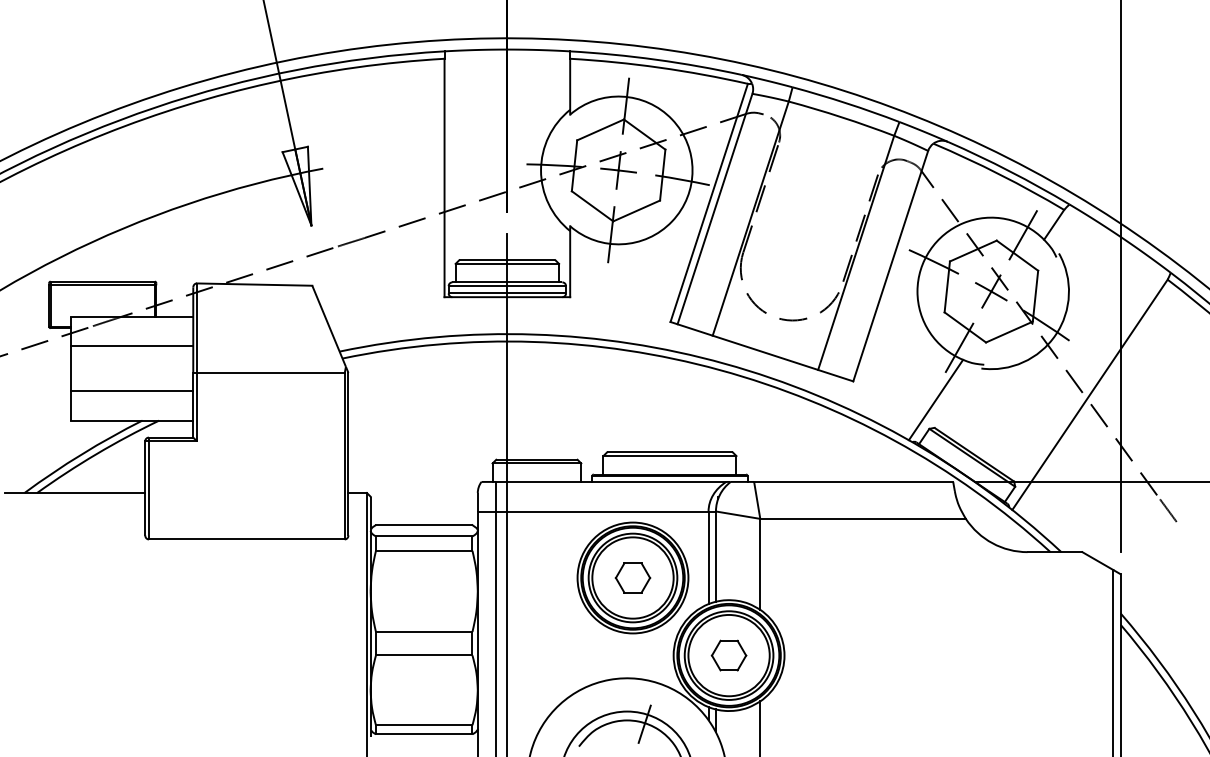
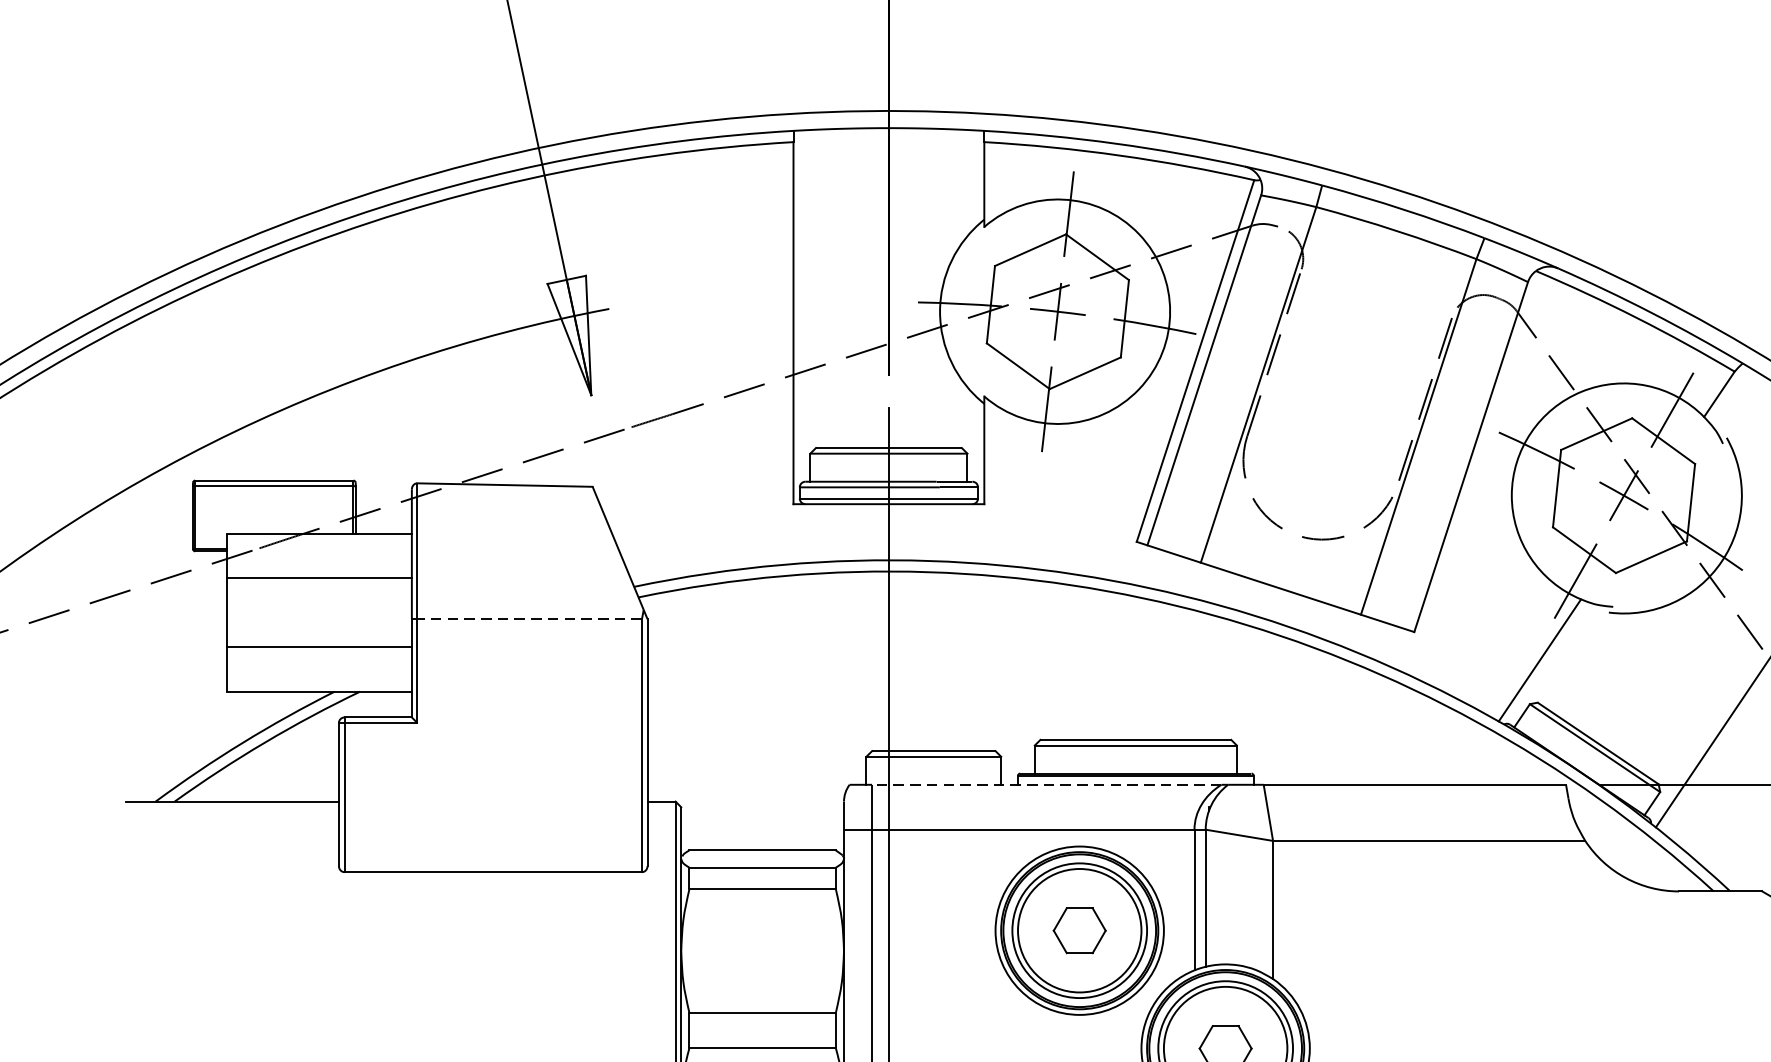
line: (270, 372) -> (529, 618), solid -> dashed
line: (610, 481) -> (1045, 784), solid -> dashed

